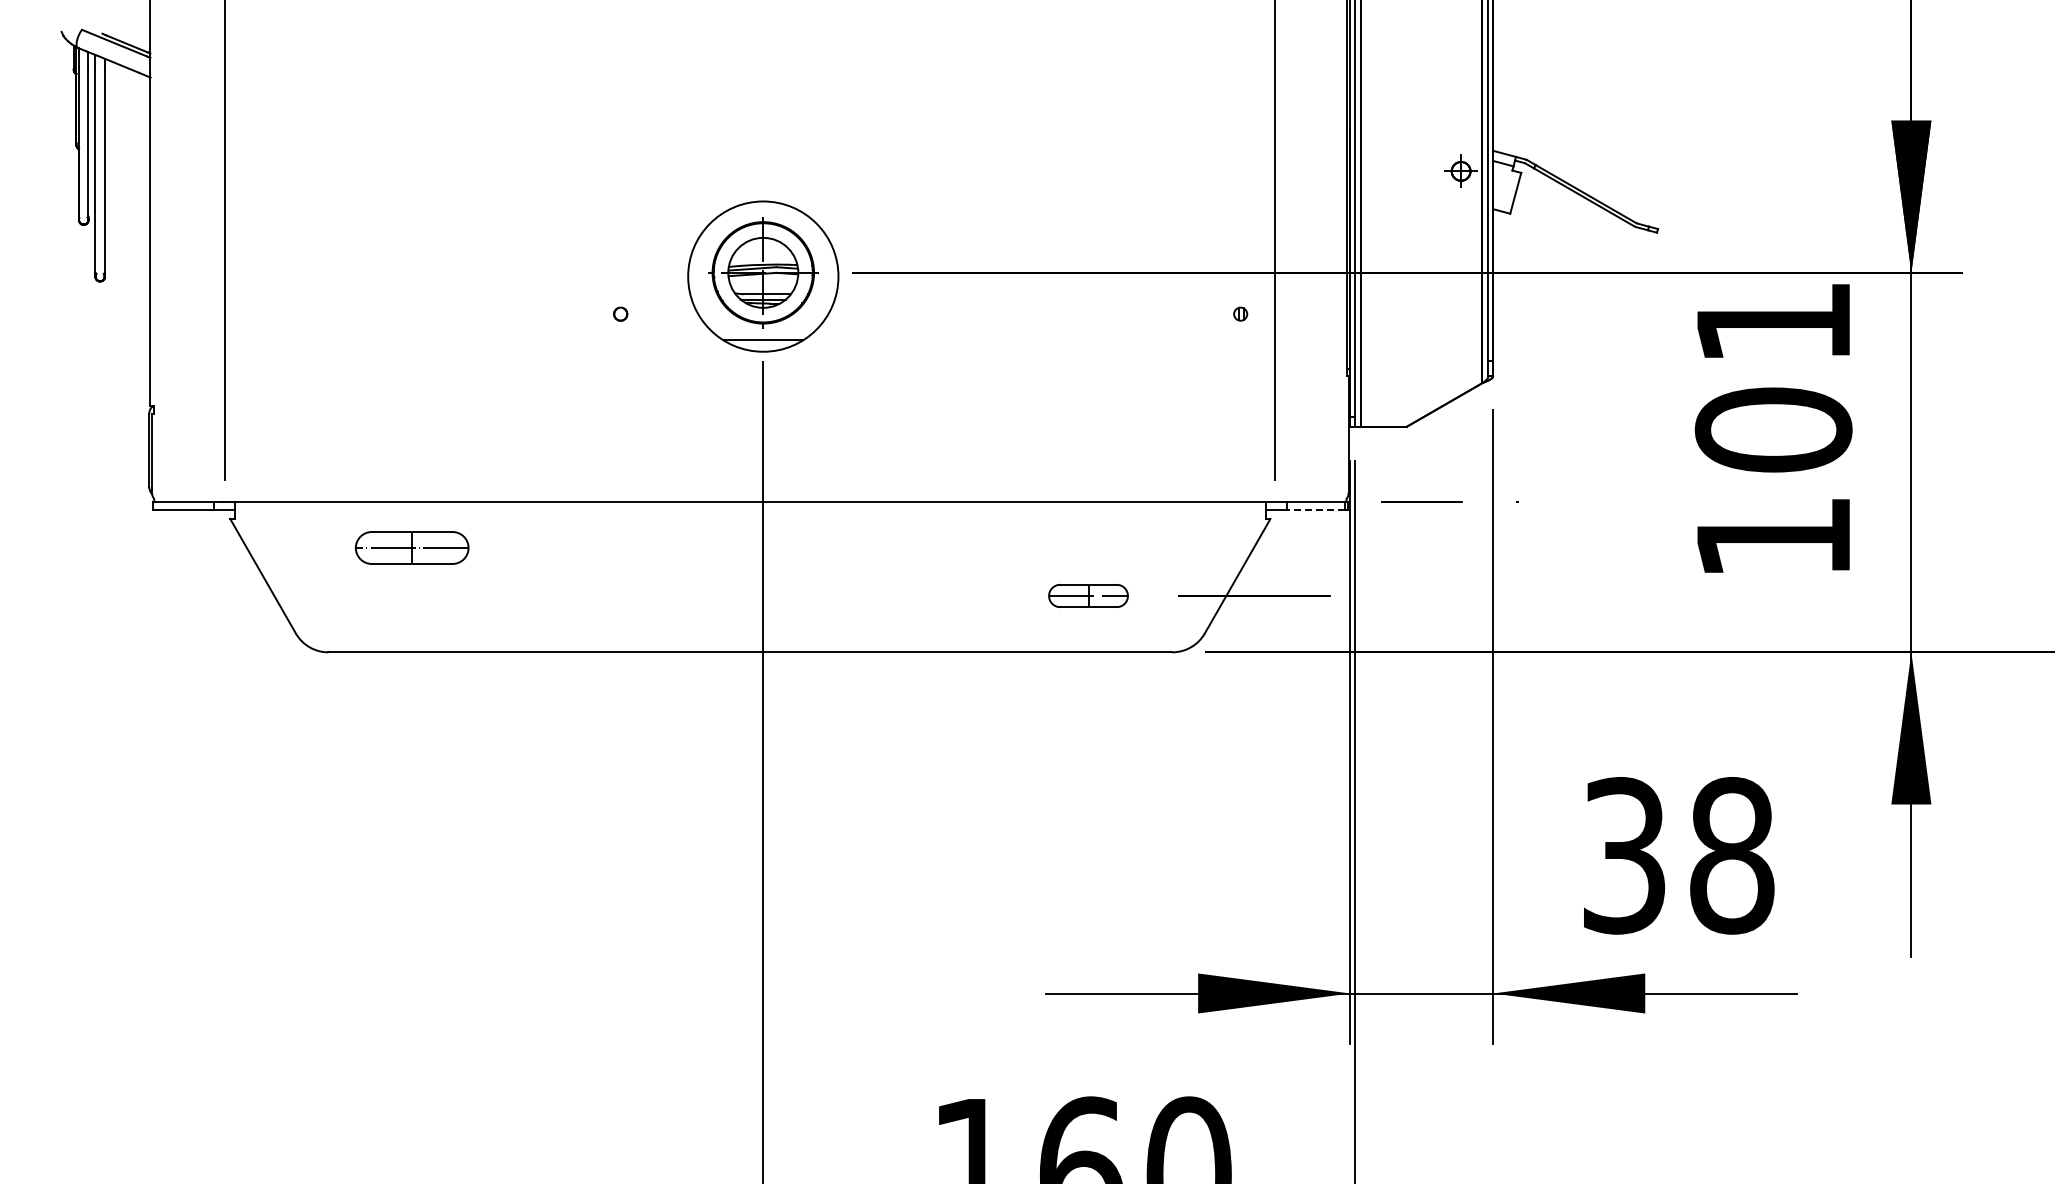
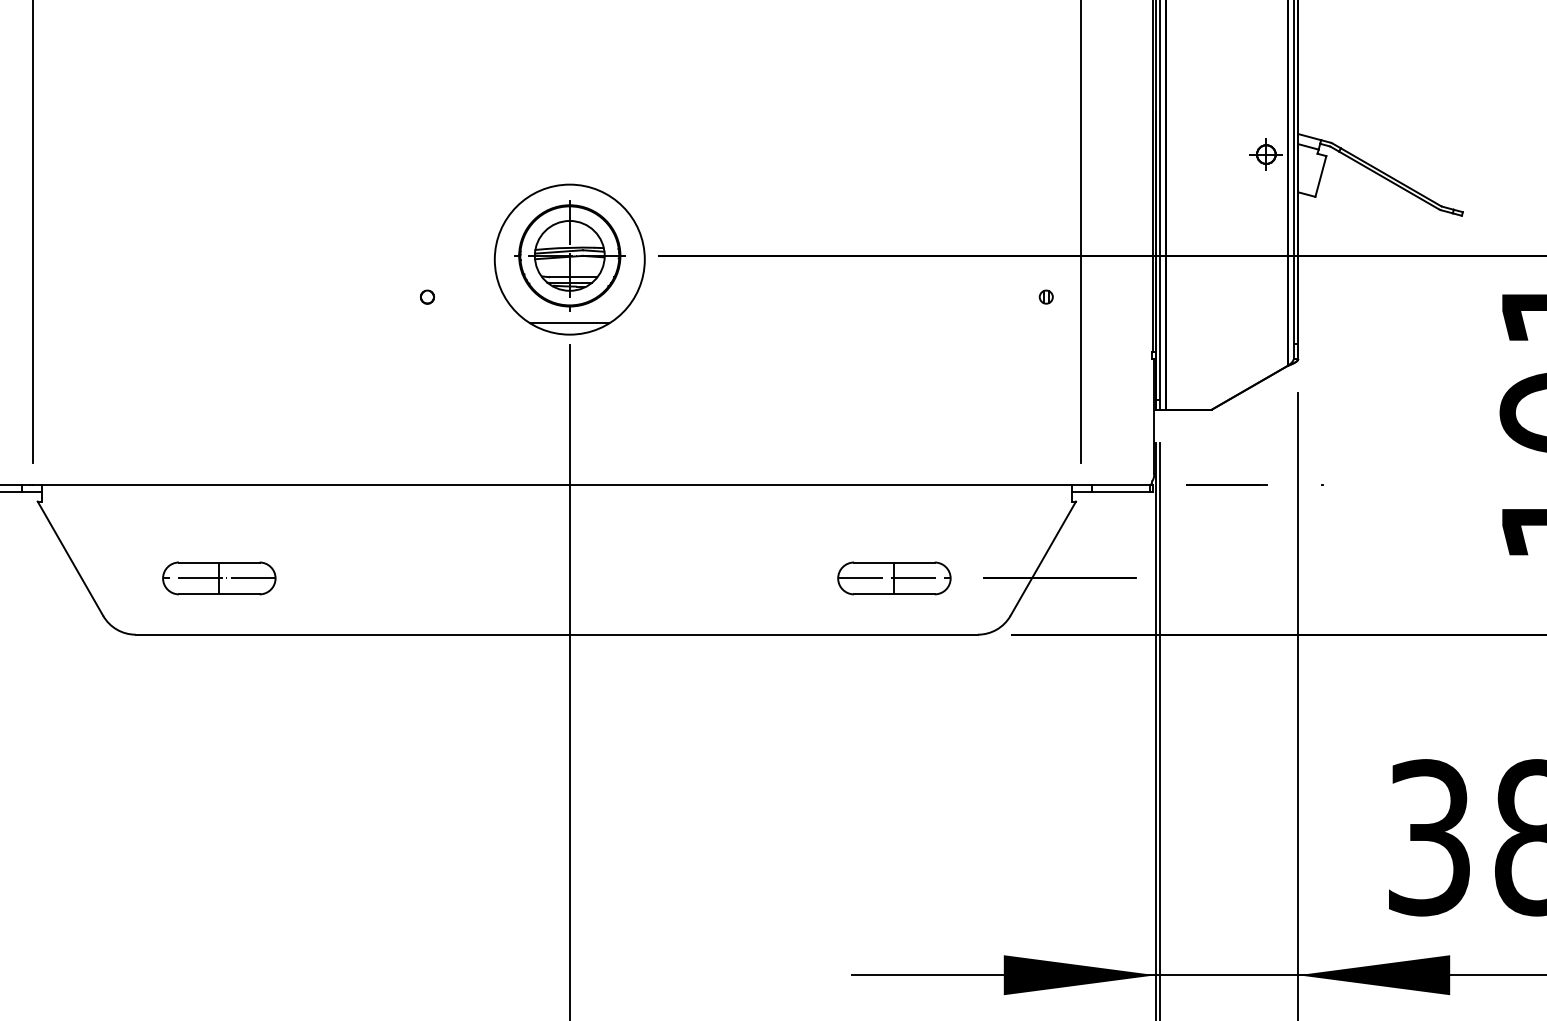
line: (1315, 509) -> (1120, 492), dashed -> solid
part: (412, 547) -> (219, 577), moved
part: (1088, 595) -> (894, 577), size x1.43

